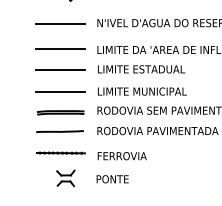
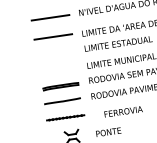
line: (60, 70) -> (55, 53), removed
line: (60, 92) -> (58, 70), removed
text: (121, 156) -> (123, 112), moved

